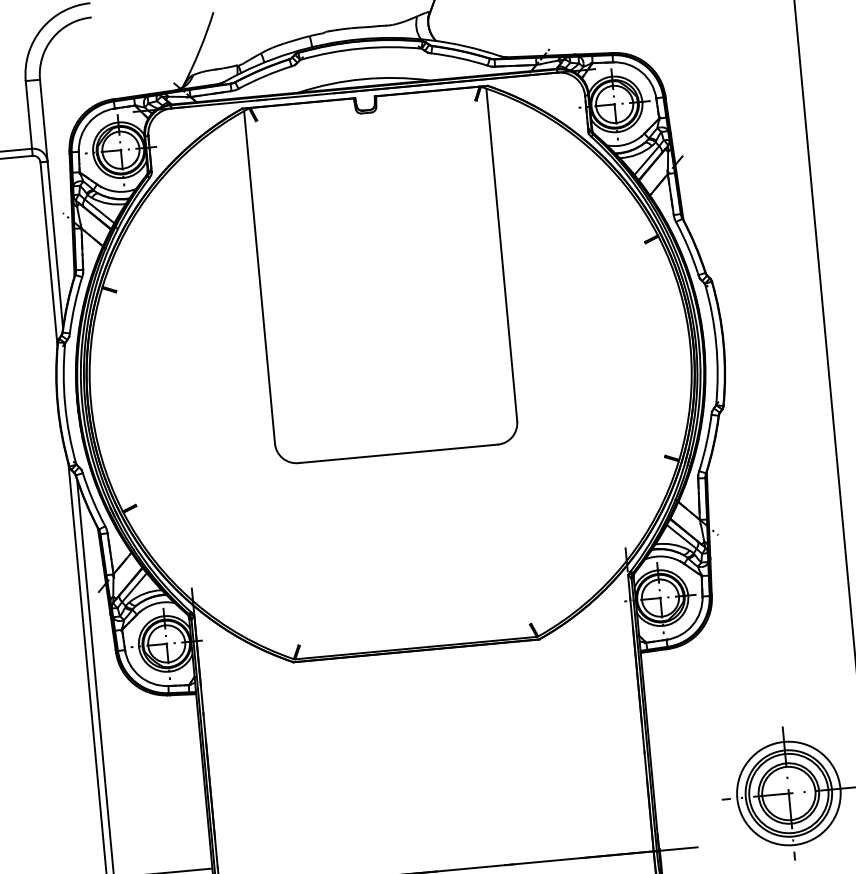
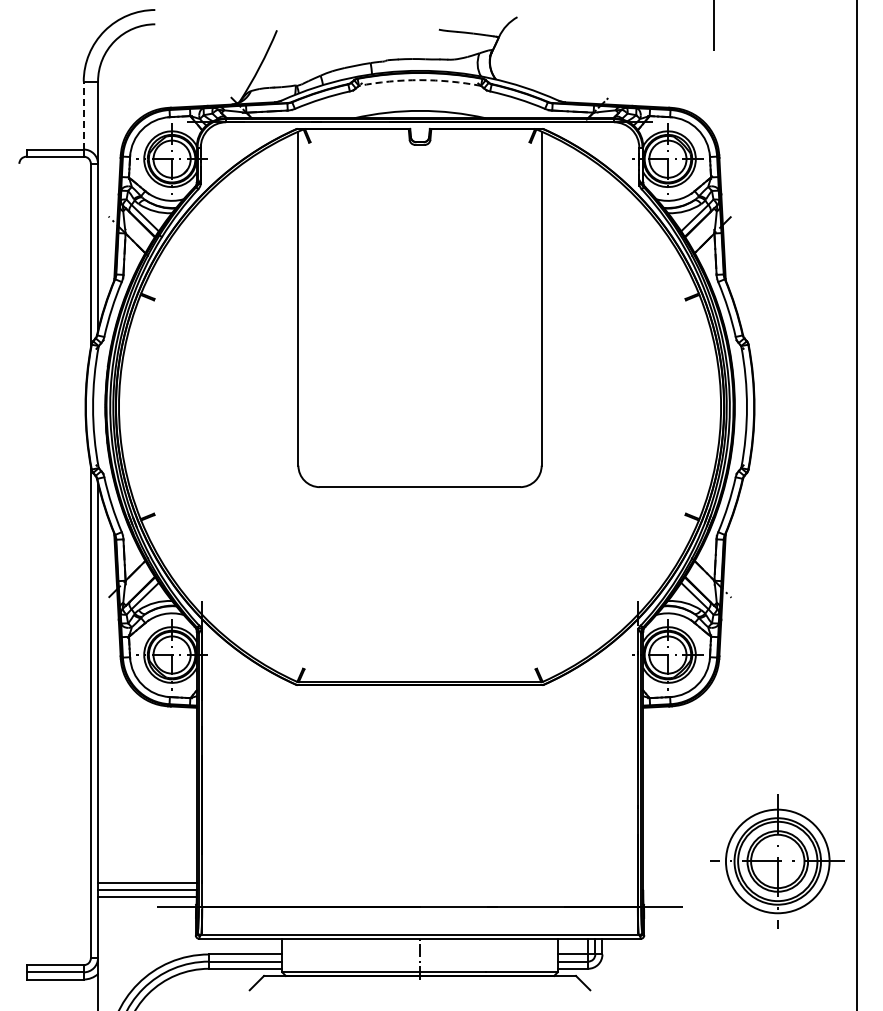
arc: (360, 48) -> (420, 80), solid -> dashed
line: (28, 114) -> (83, 115), solid -> dashed

